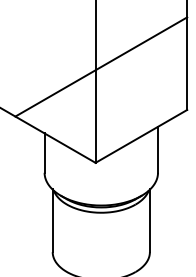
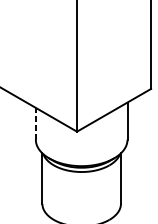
line: (101, 66) -> (81, 53), removed
line: (44, 153) -> (35, 124), solid -> dashed

